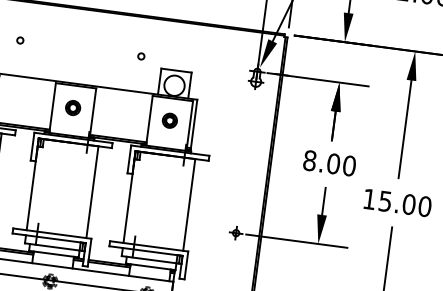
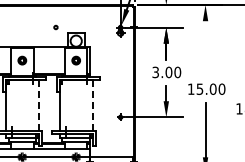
line: (404, 129) -> (205, 48), removed
text: (309, 160) -> (155, 72), 8.00 -> 3.00
line: (91, 192) -> (38, 105), solid -> dashed
line: (188, 205) -> (92, 105), solid -> dashed

